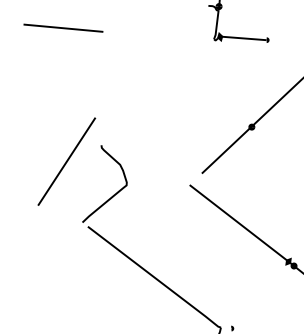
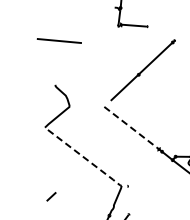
line: (61, 27) -> (58, 40), moved
line: (65, 160) -> (35, 93), removed
line: (240, 224) -> (132, 128), solid -> dashed
line: (157, 280) -> (86, 159), solid -> dashed

